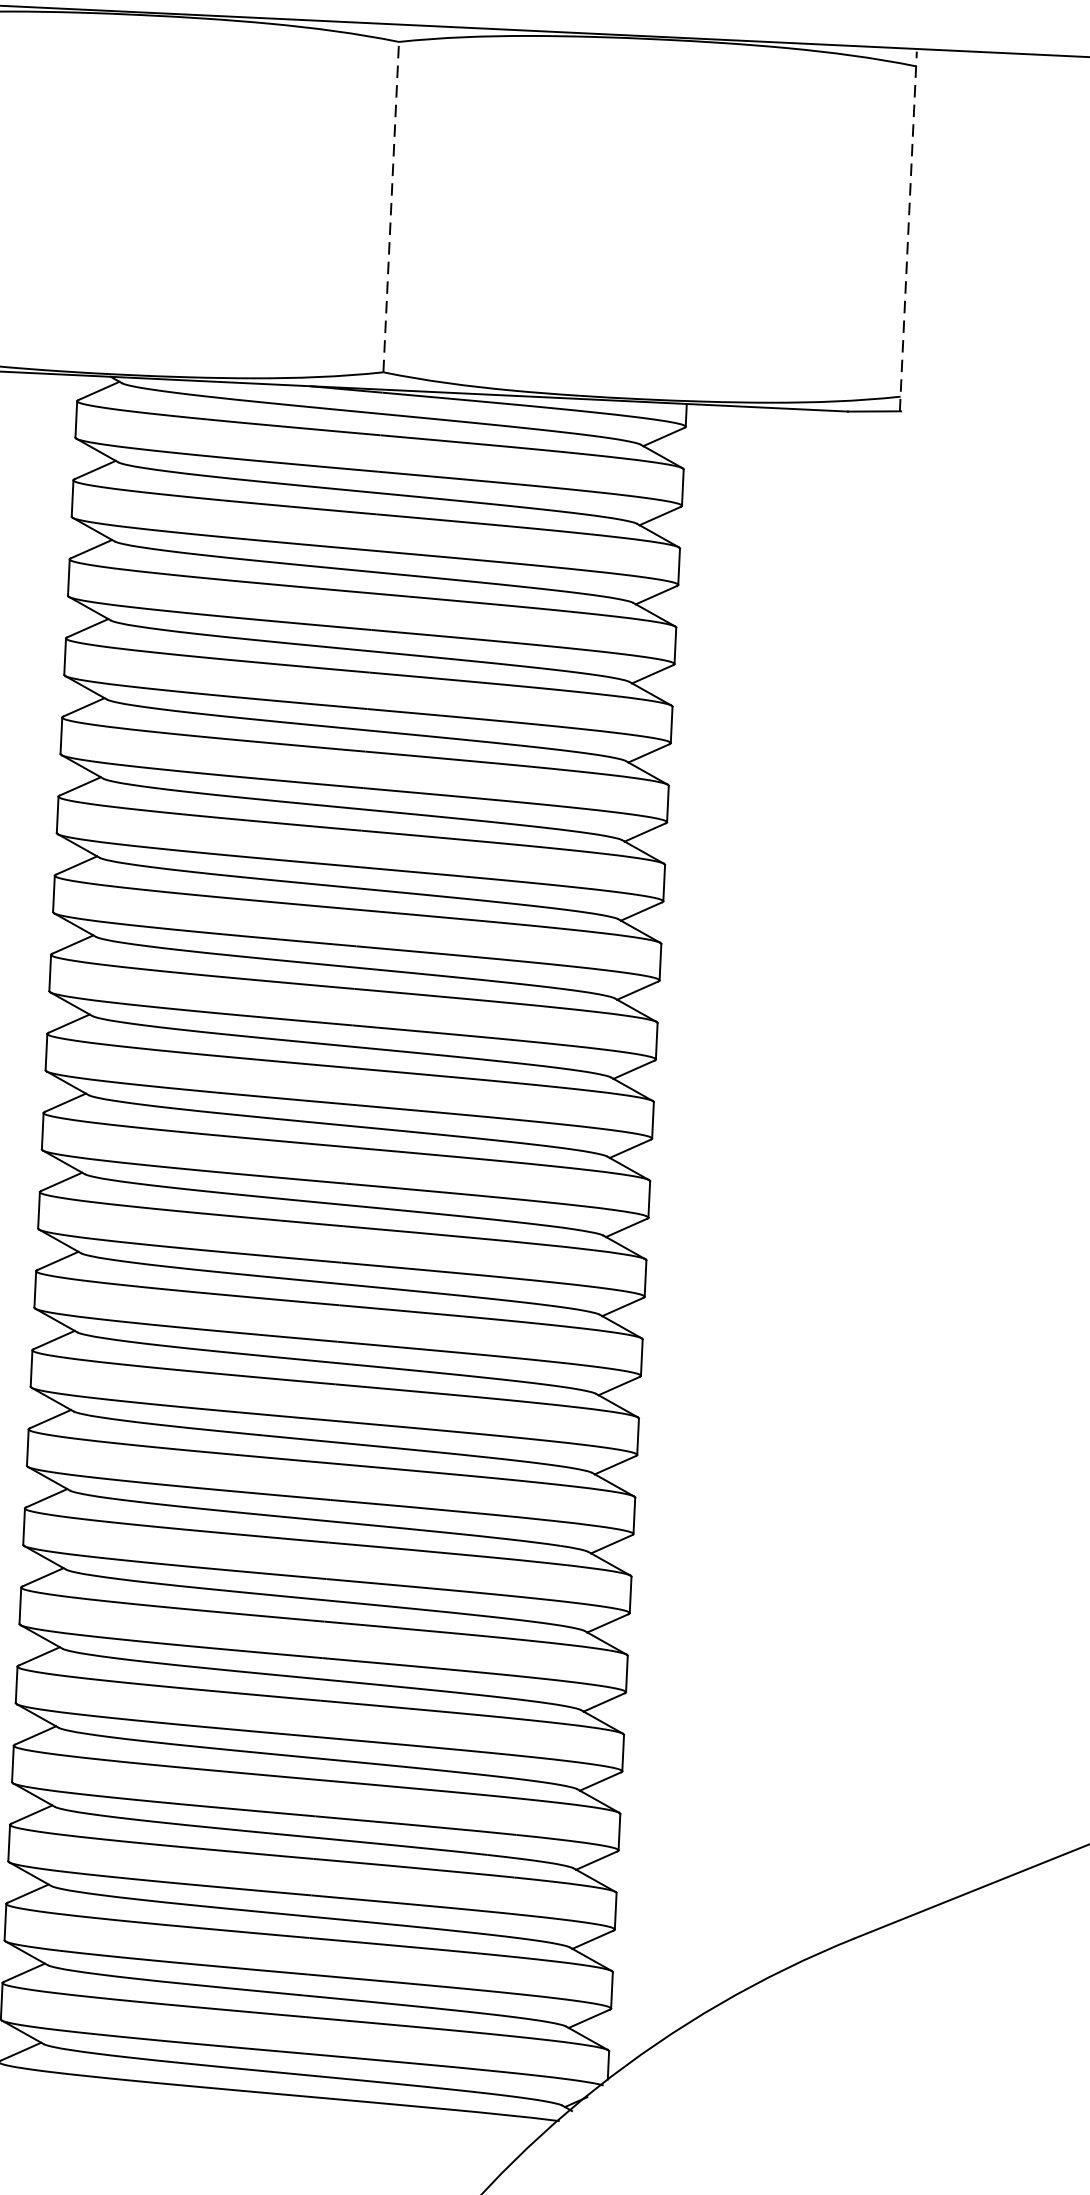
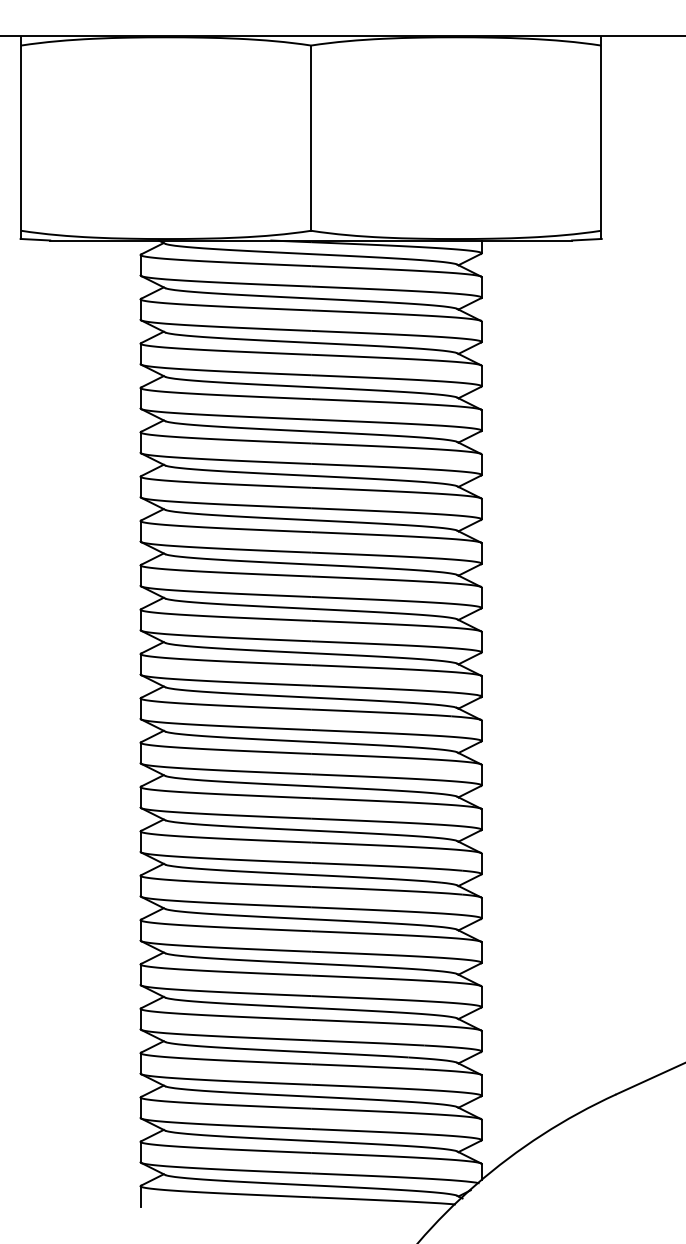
line: (391, 207) -> (311, 138), dashed -> solid
line: (909, 232) -> (601, 138), dashed -> solid

